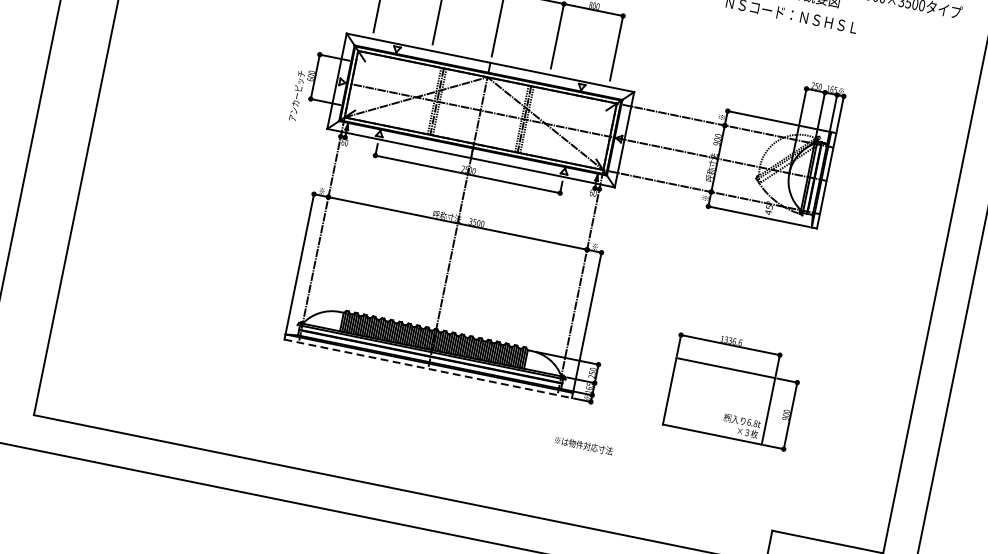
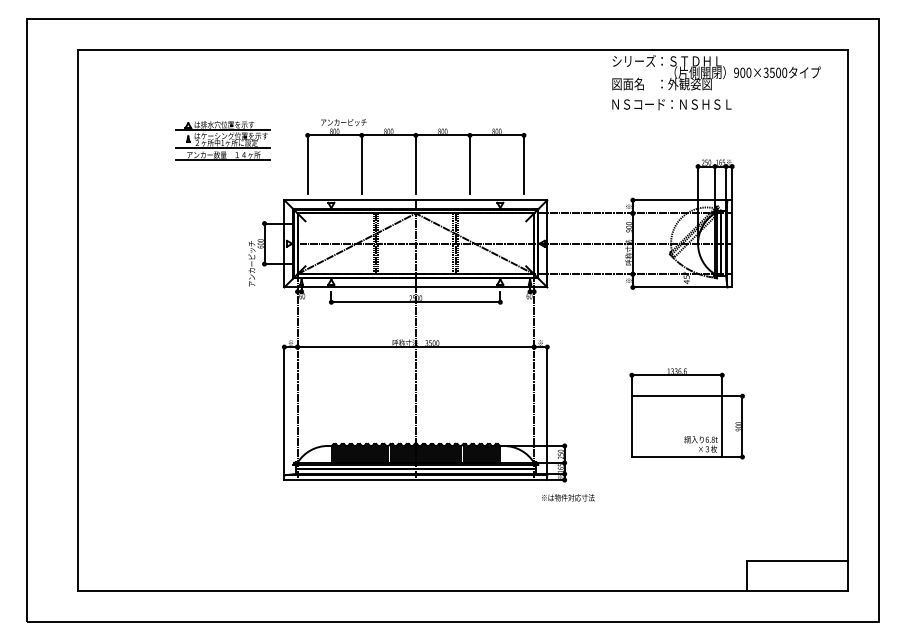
line: (428, 369) -> (416, 480), dashed -> solid
part: (732, 389) -> (686, 413), moved
text: (584, 445) -> (568, 497), moved

